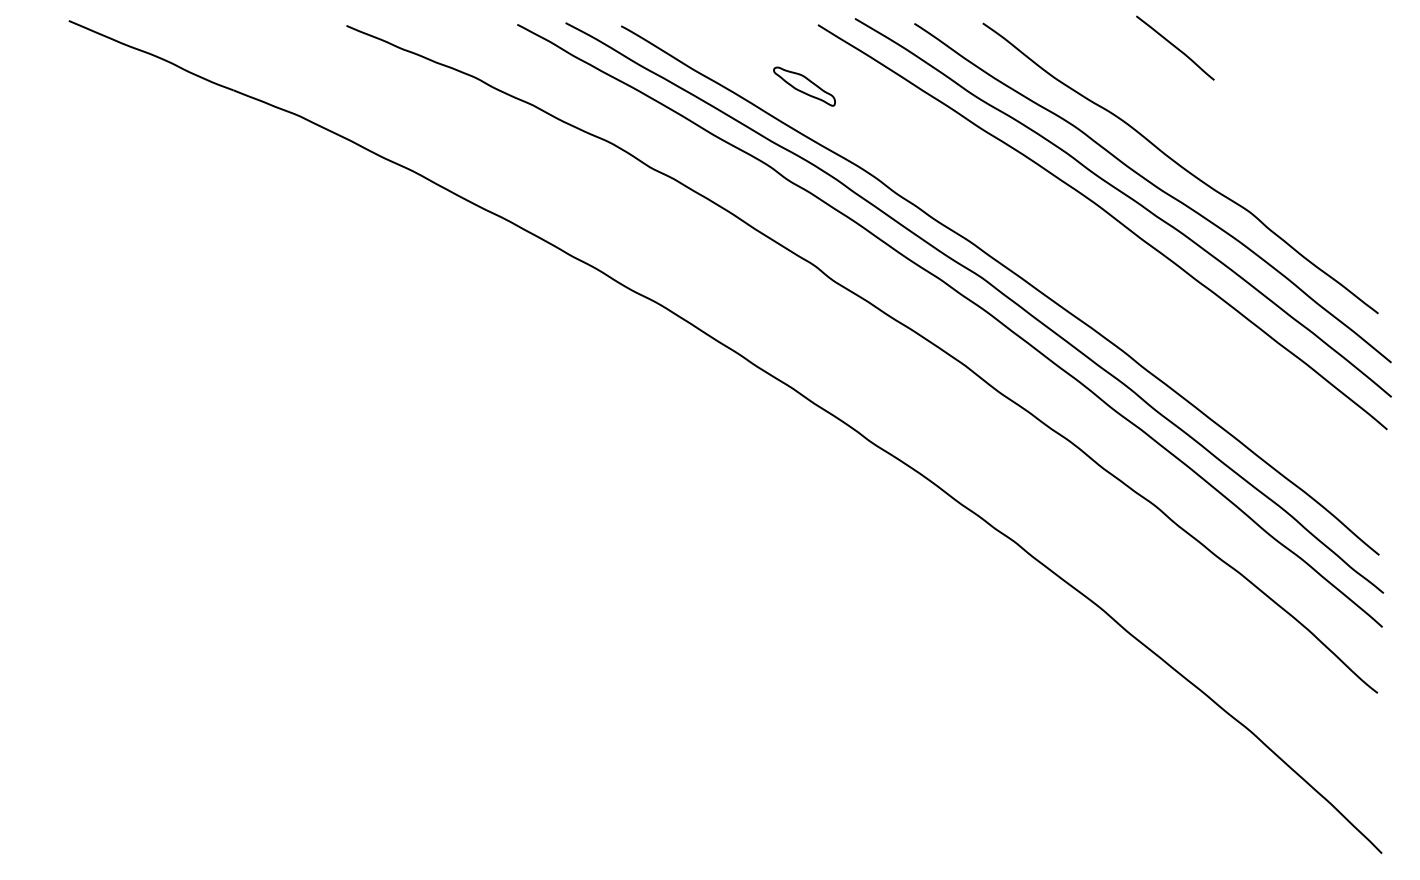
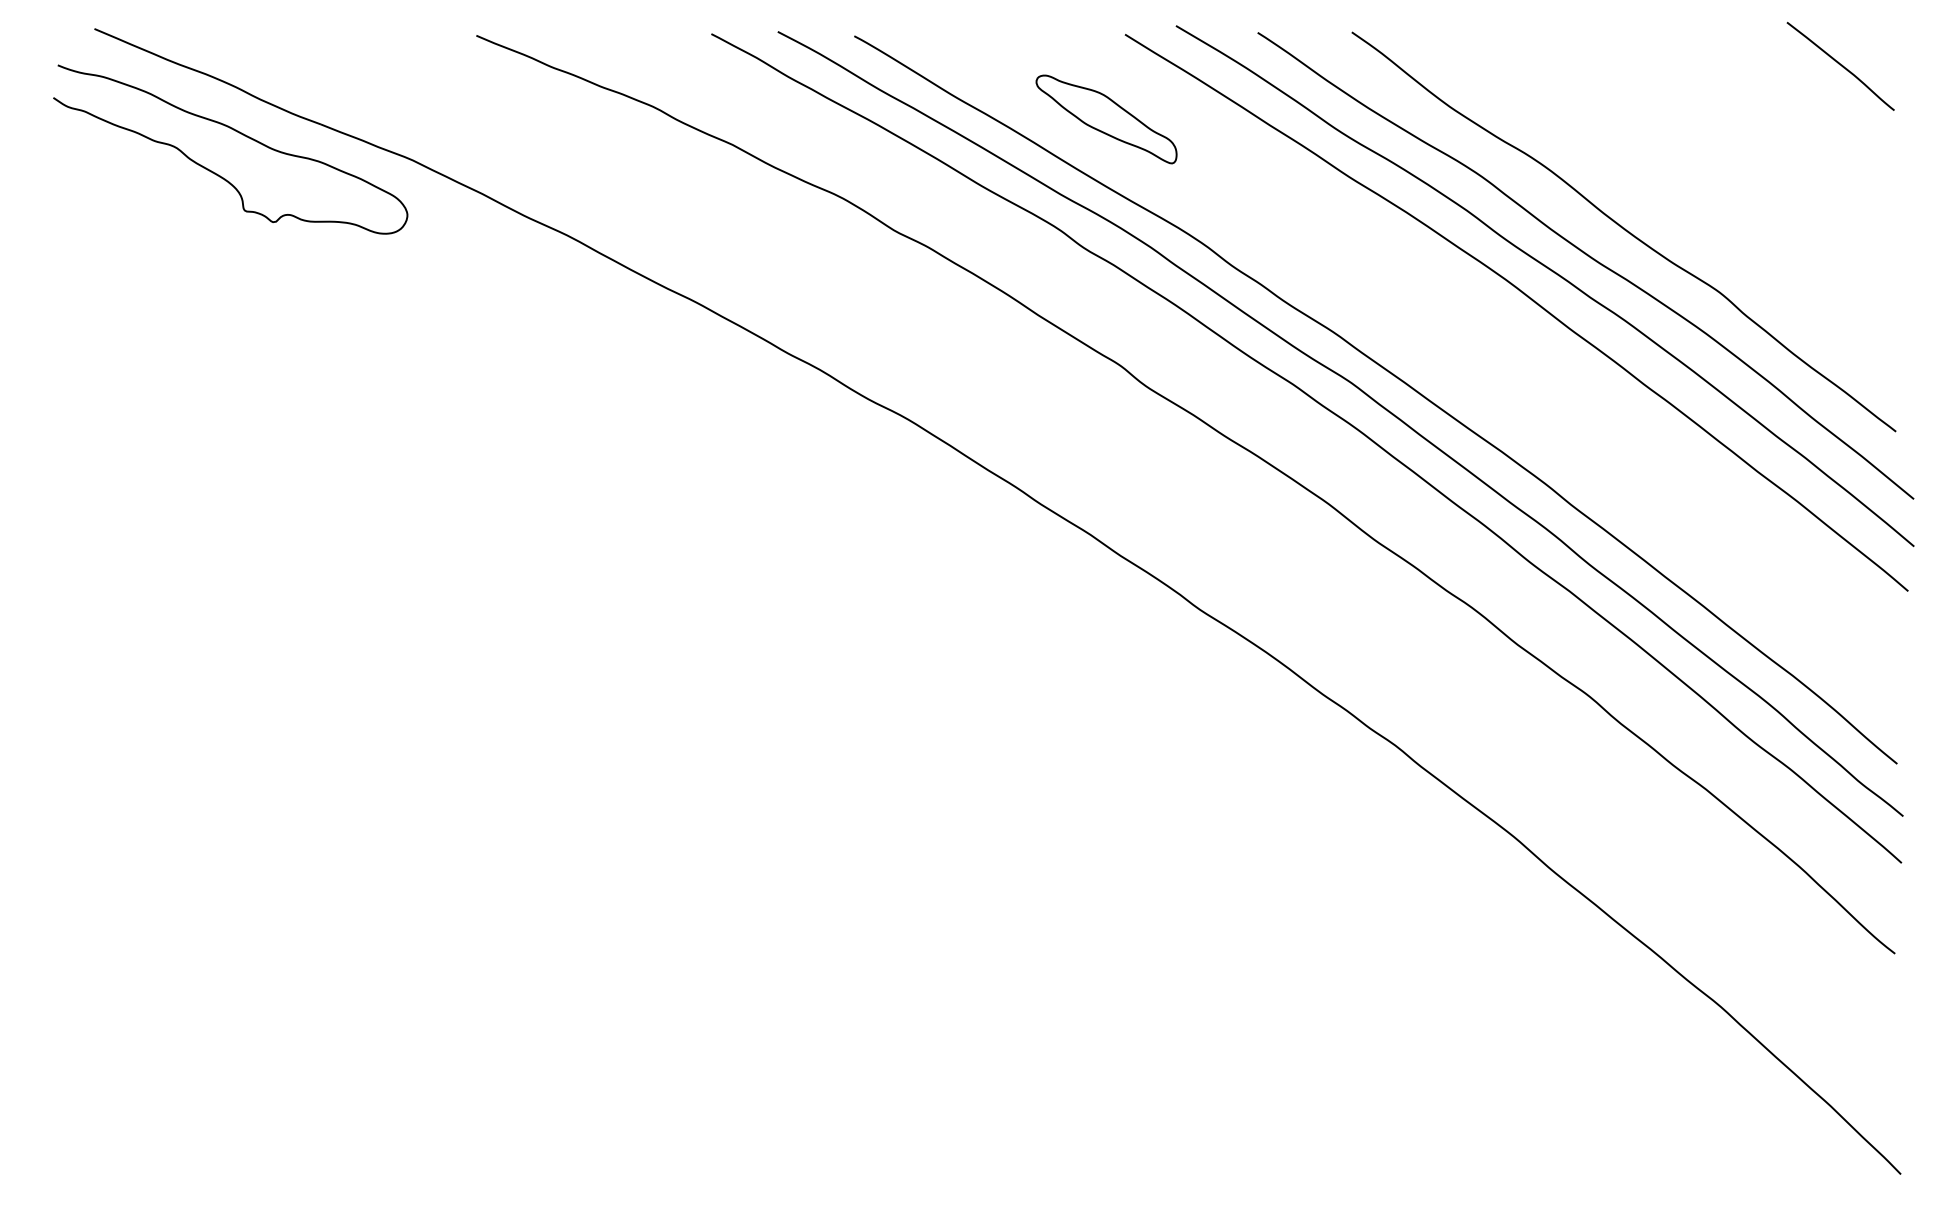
curve: (1175, 47) -> (1840, 65), moved
part: (804, 86) -> (1106, 119), size x1.67
curve: (174, 96) -> (239, 133), added

